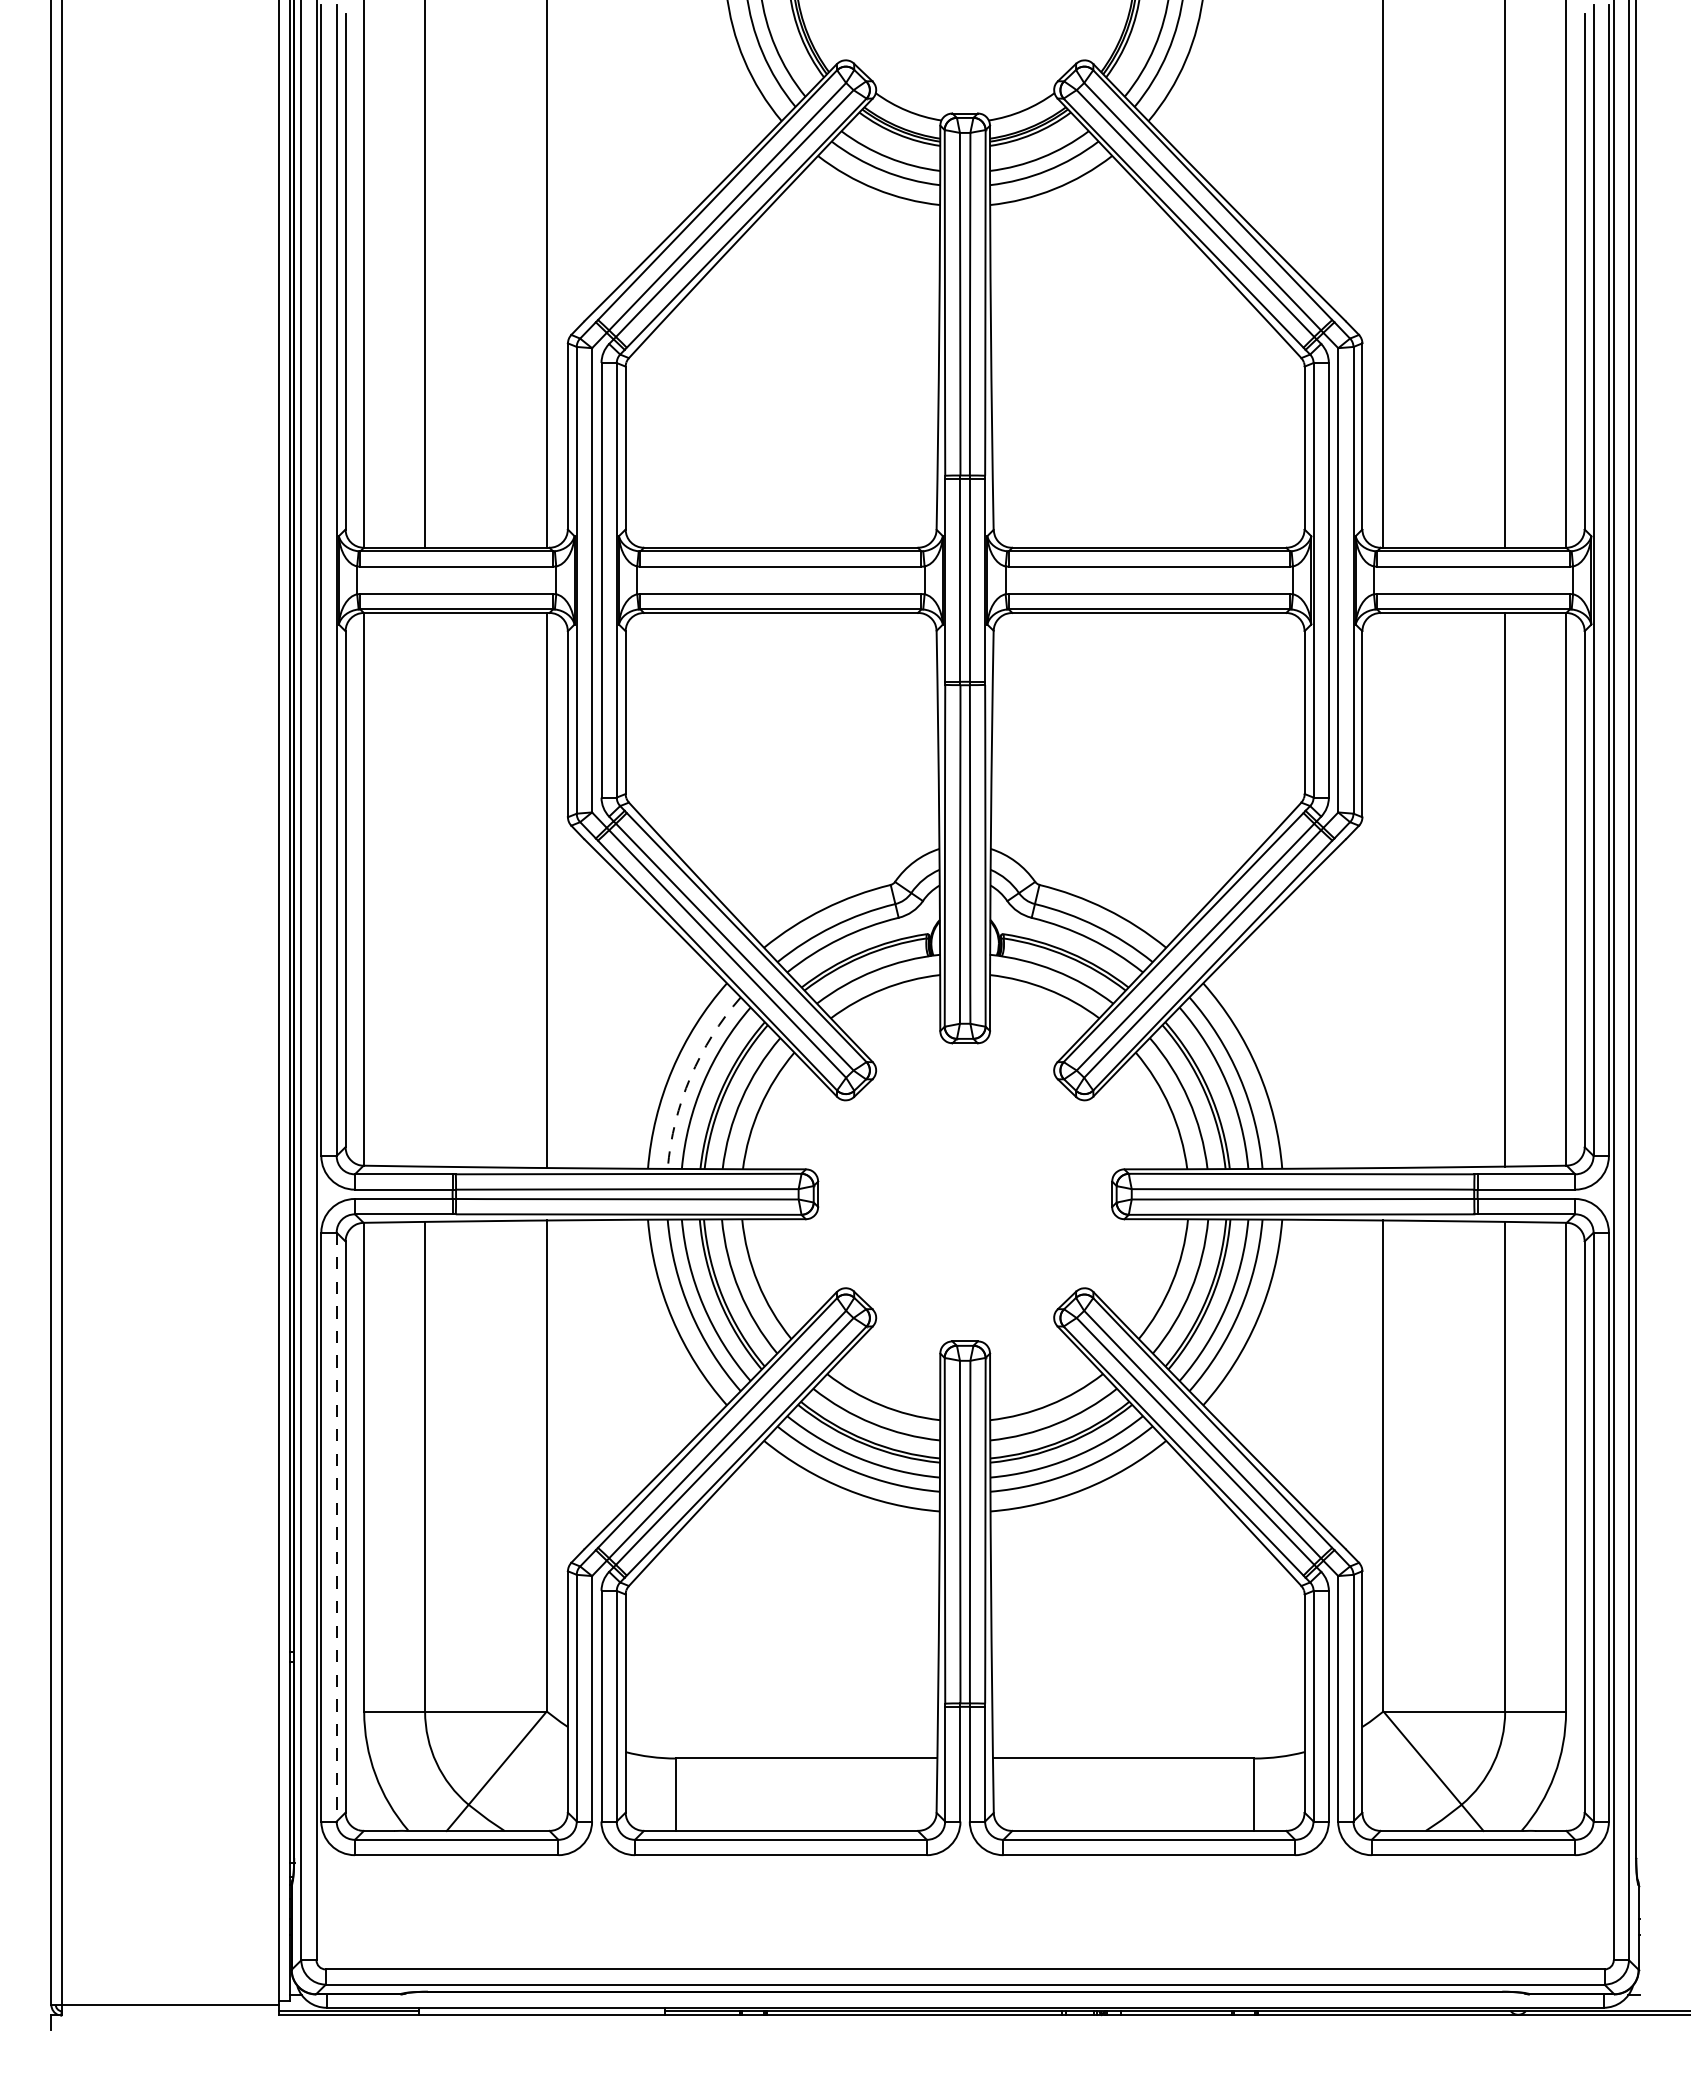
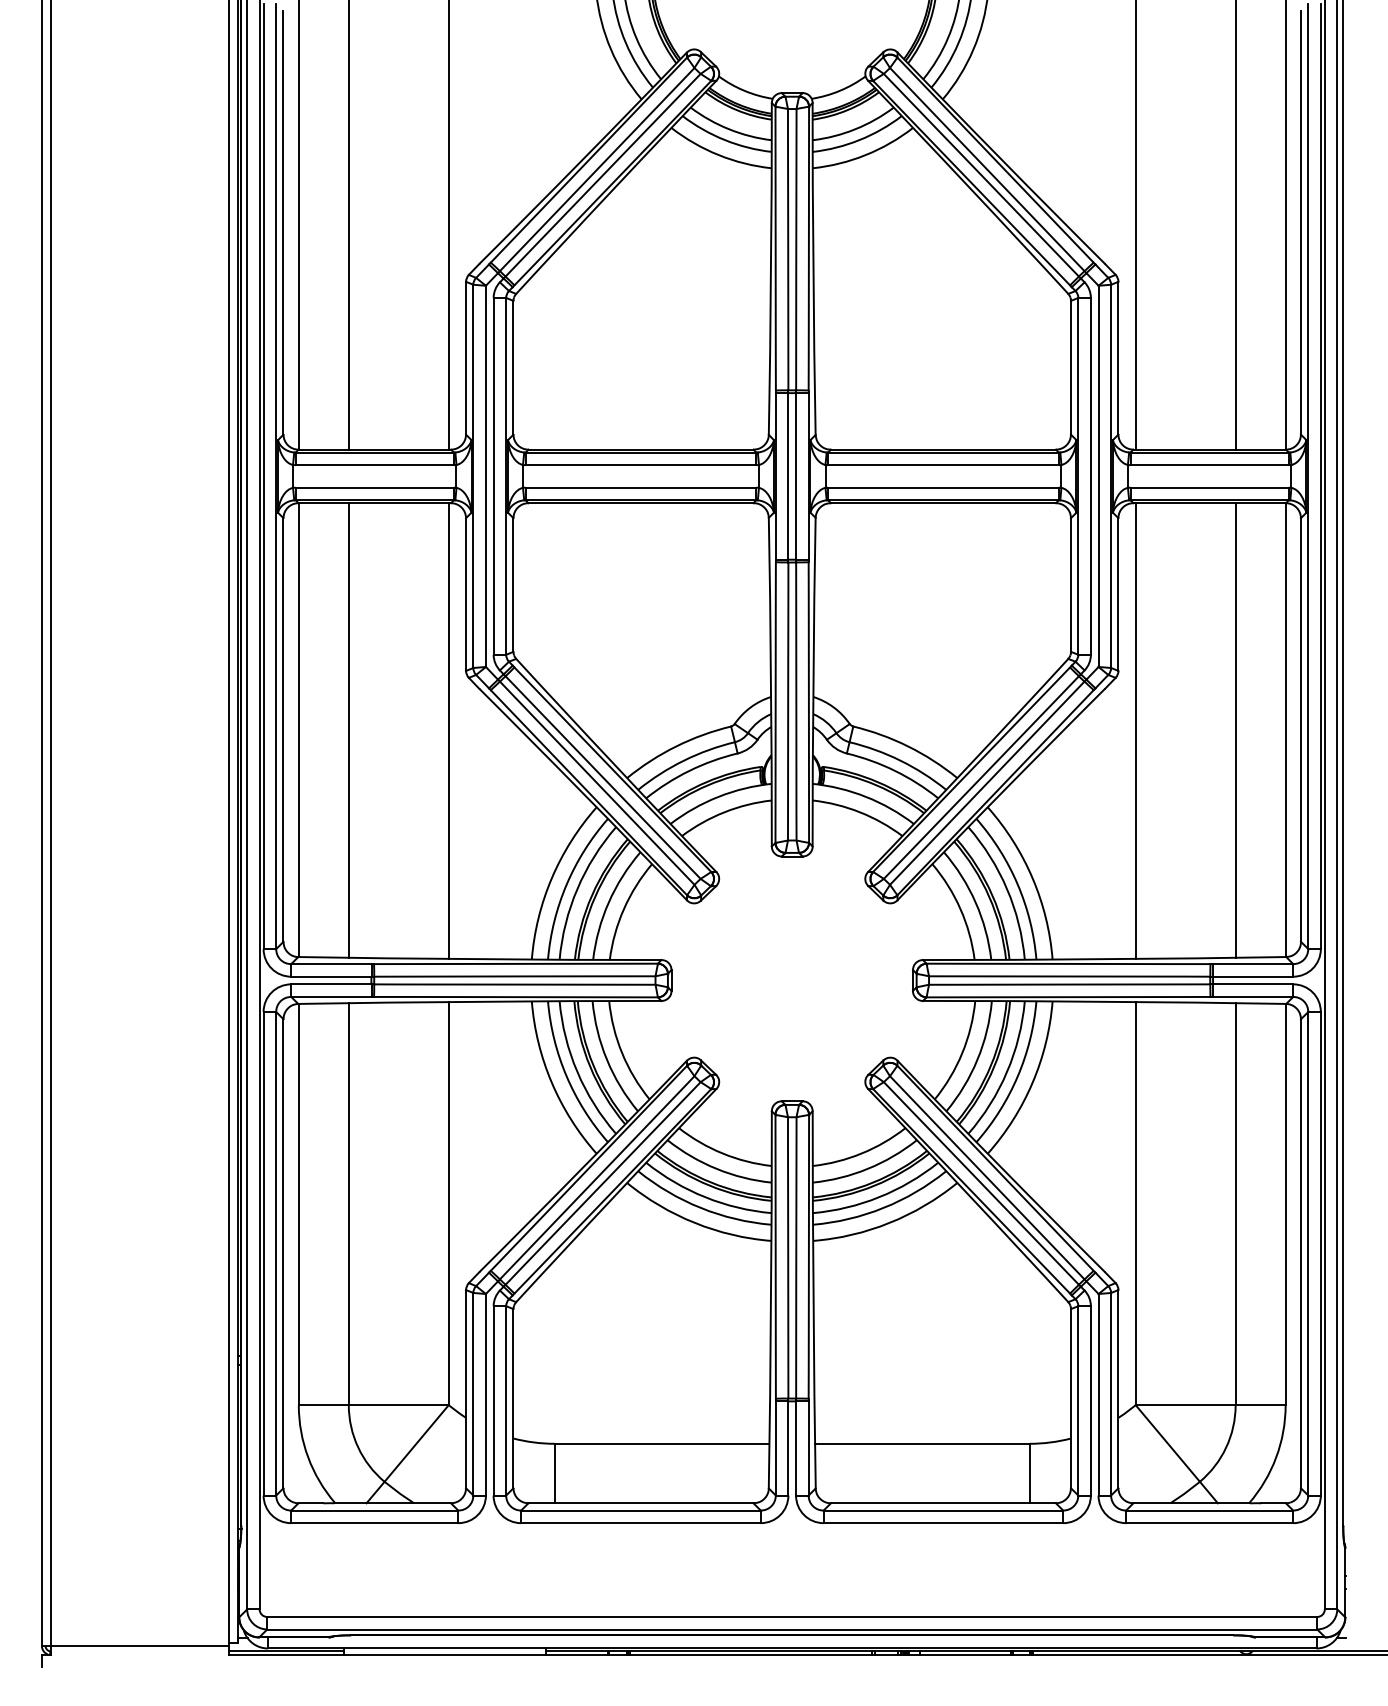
line: (425, 889) -> (349, 730), added
line: (1383, 890) -> (1135, 731), added
arc: (690, 1077) -> (566, 884), dashed -> solid
line: (336, 1527) -> (276, 1254), dashed -> solid

